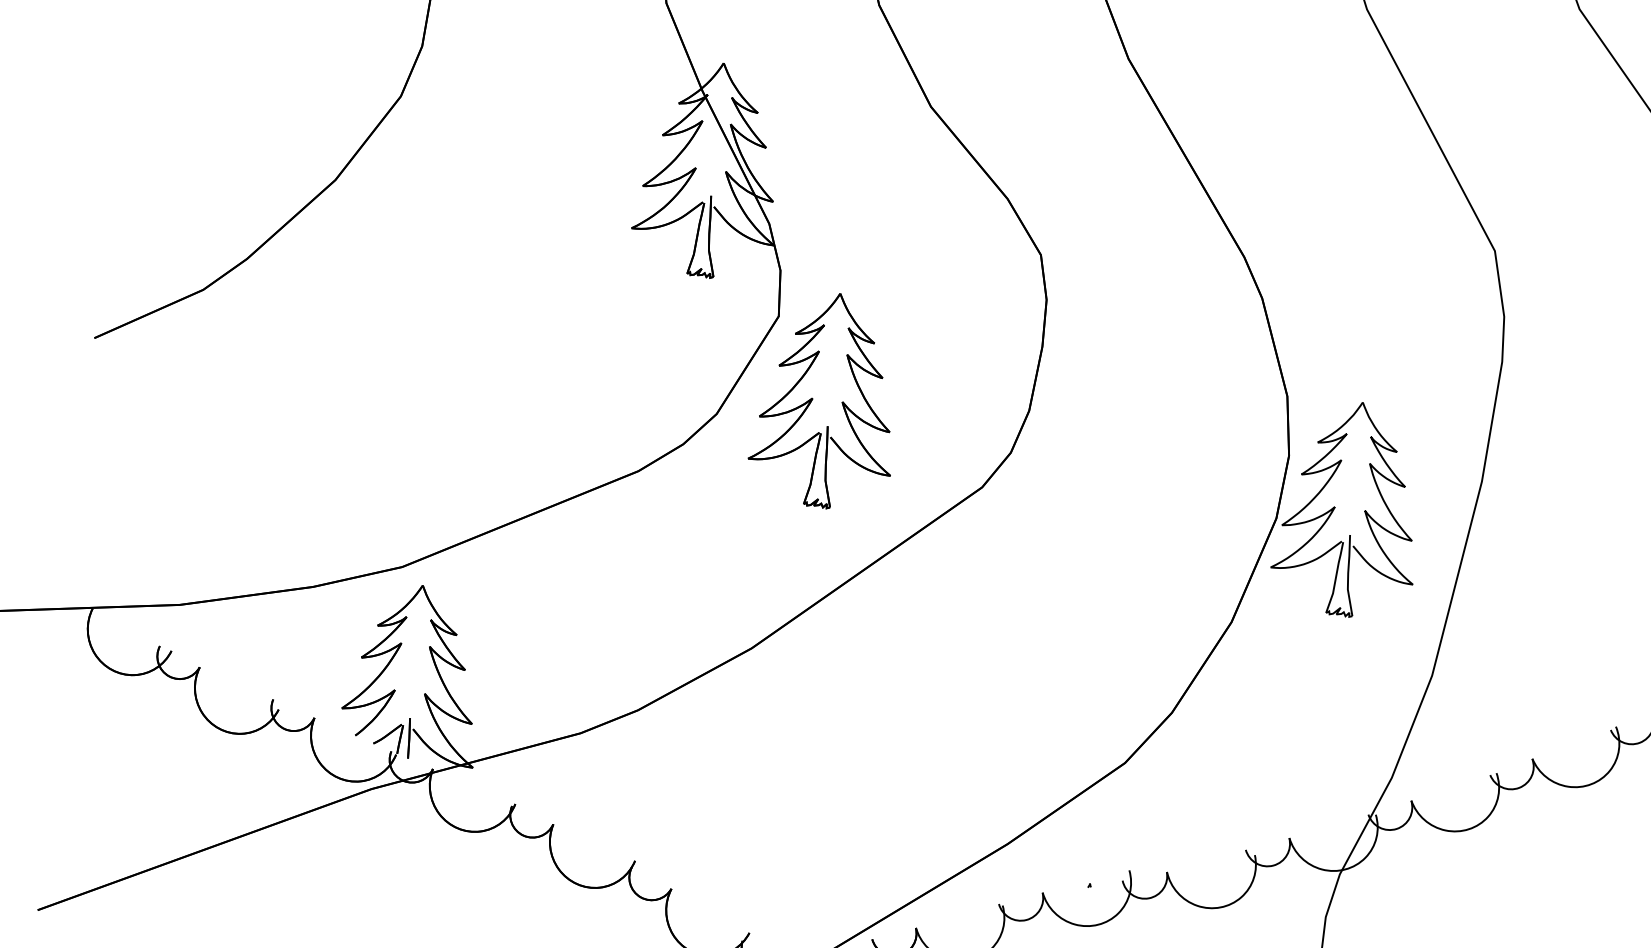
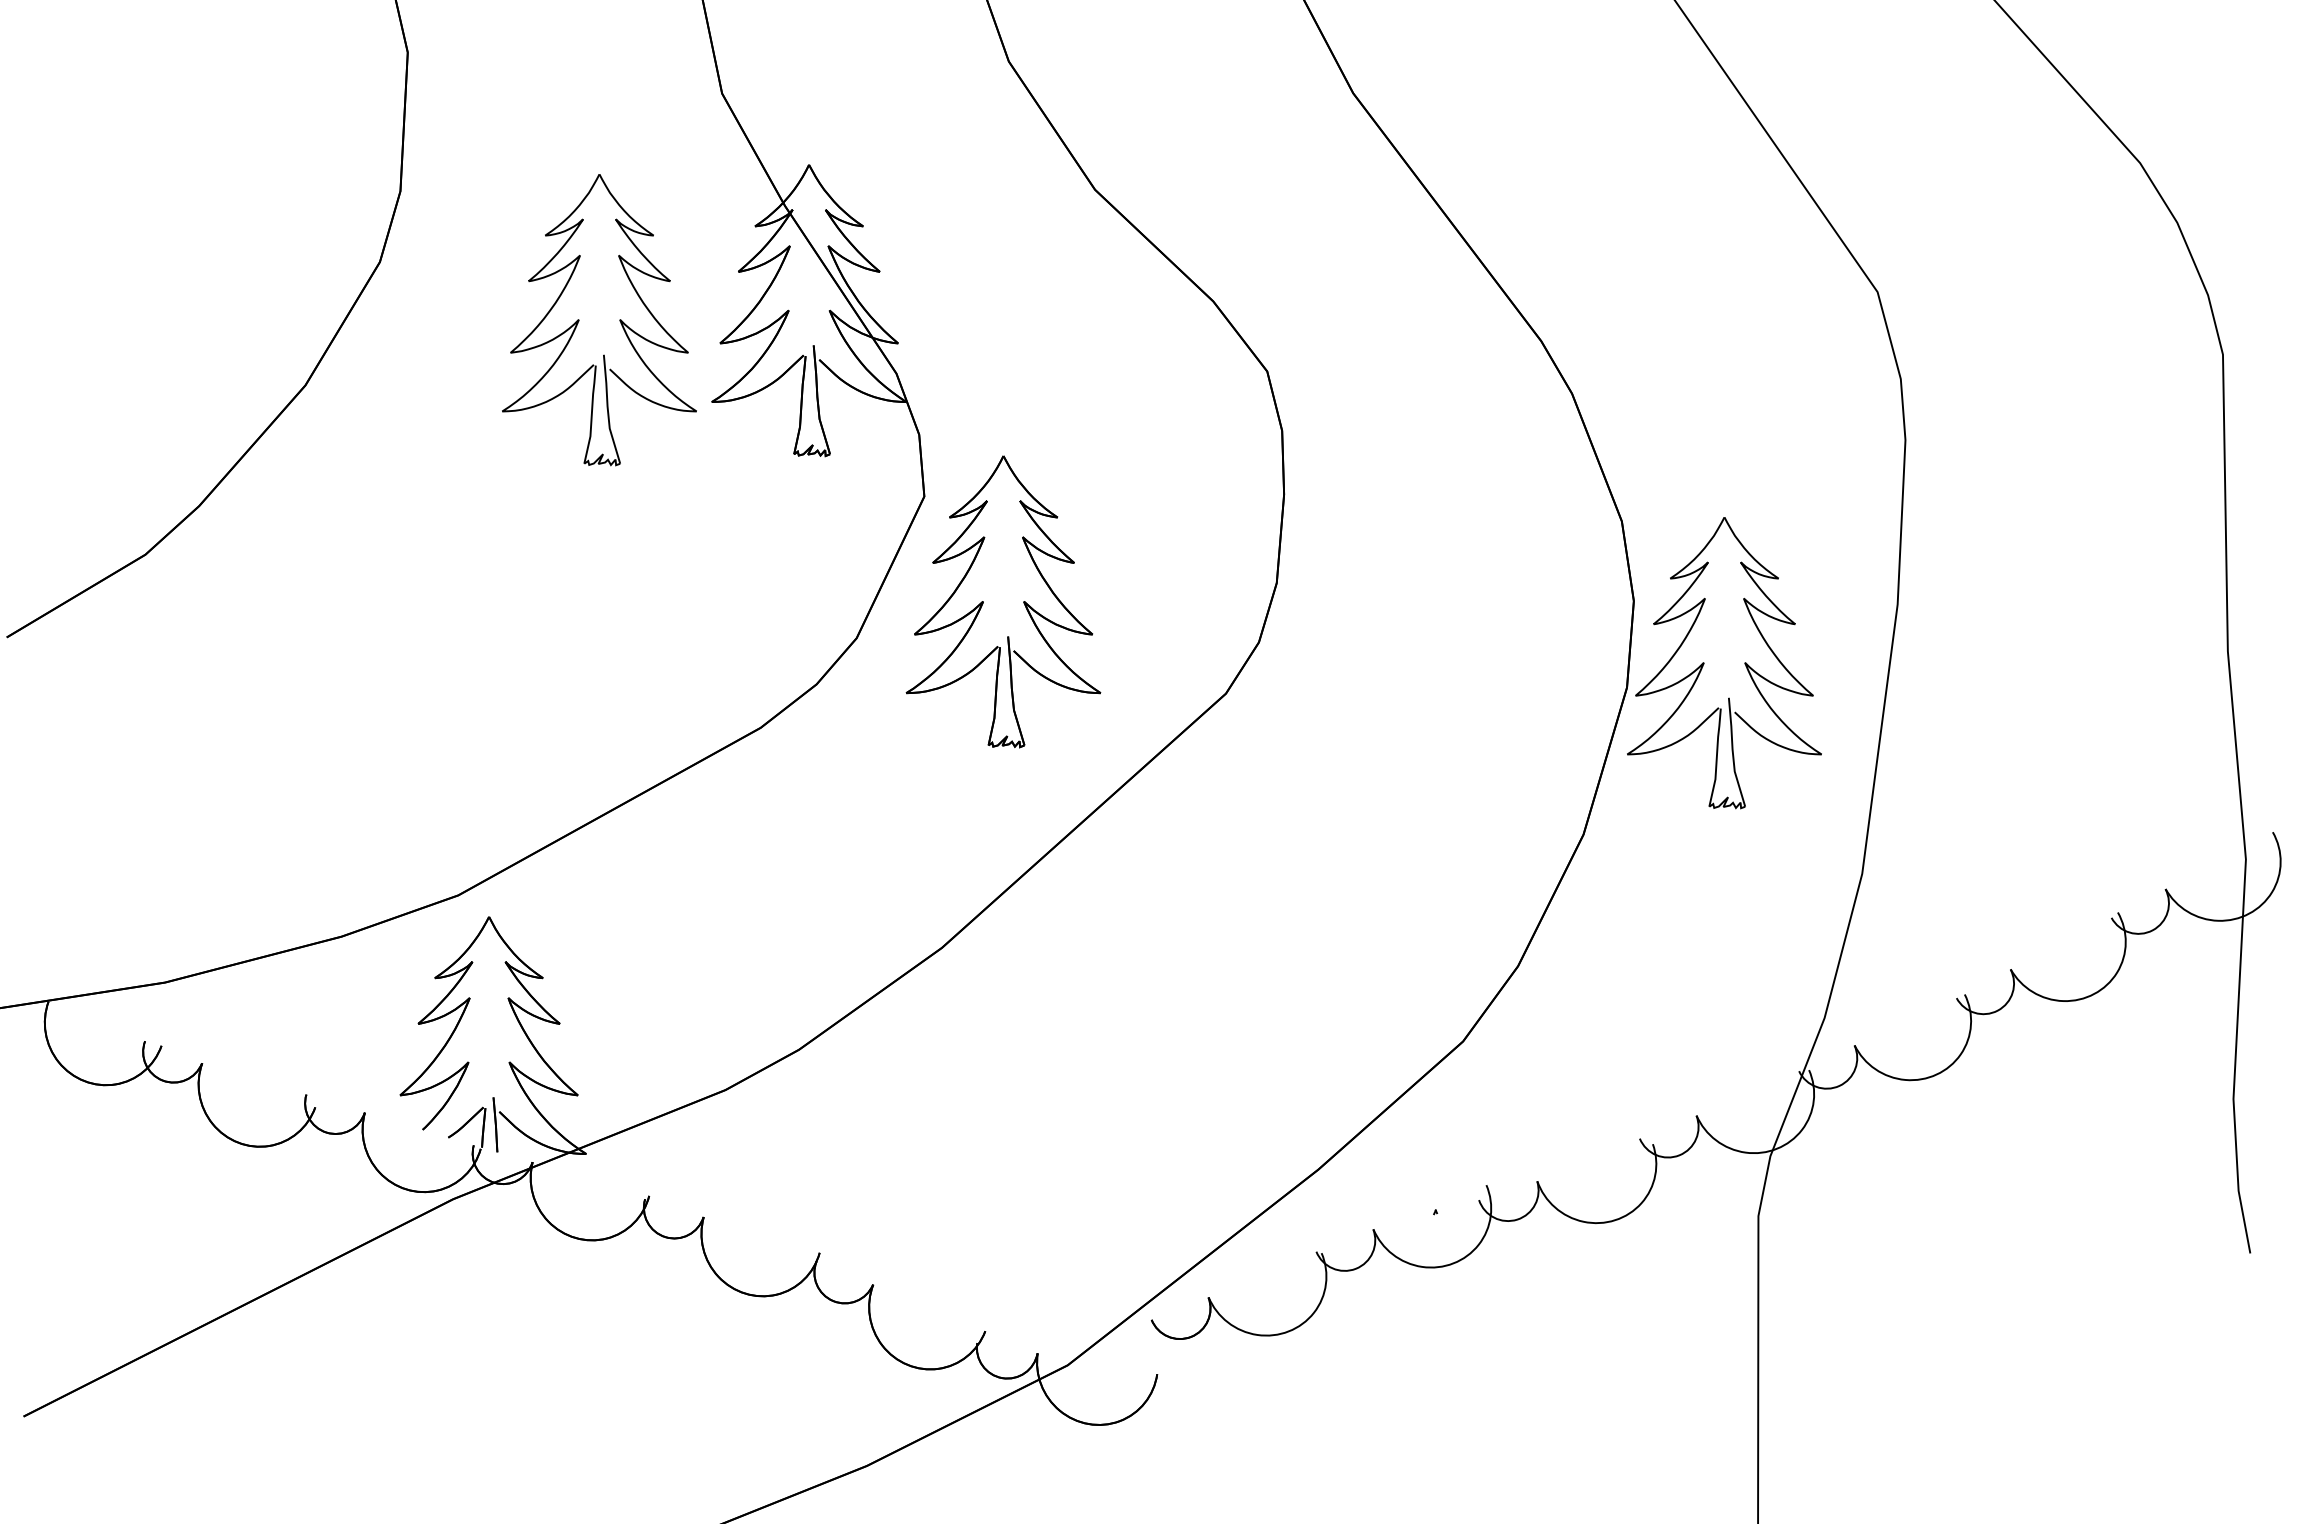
part: (541, 156) -> (579, 320), added

